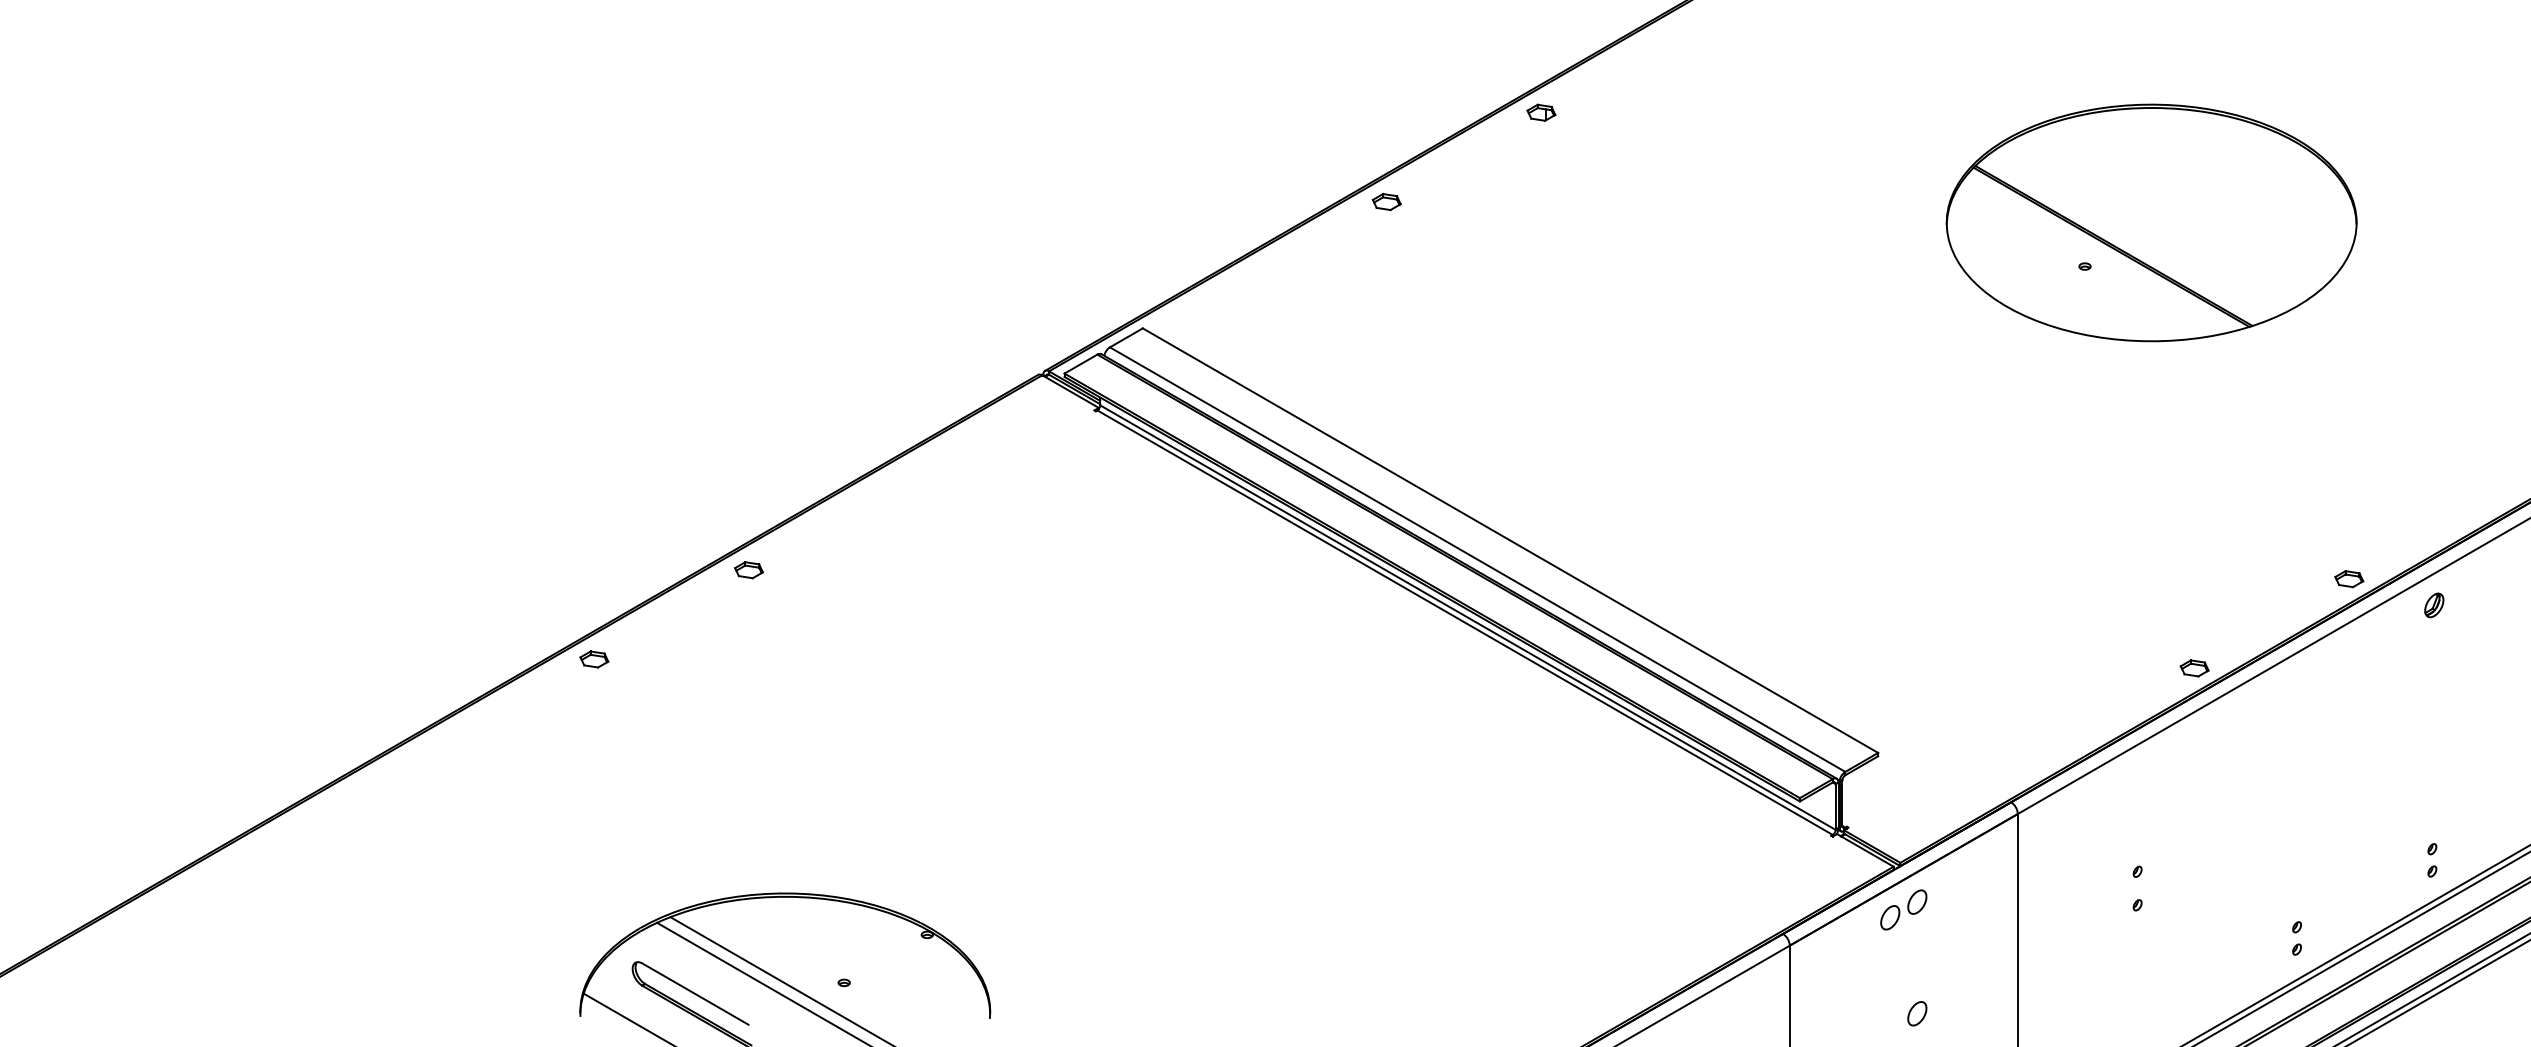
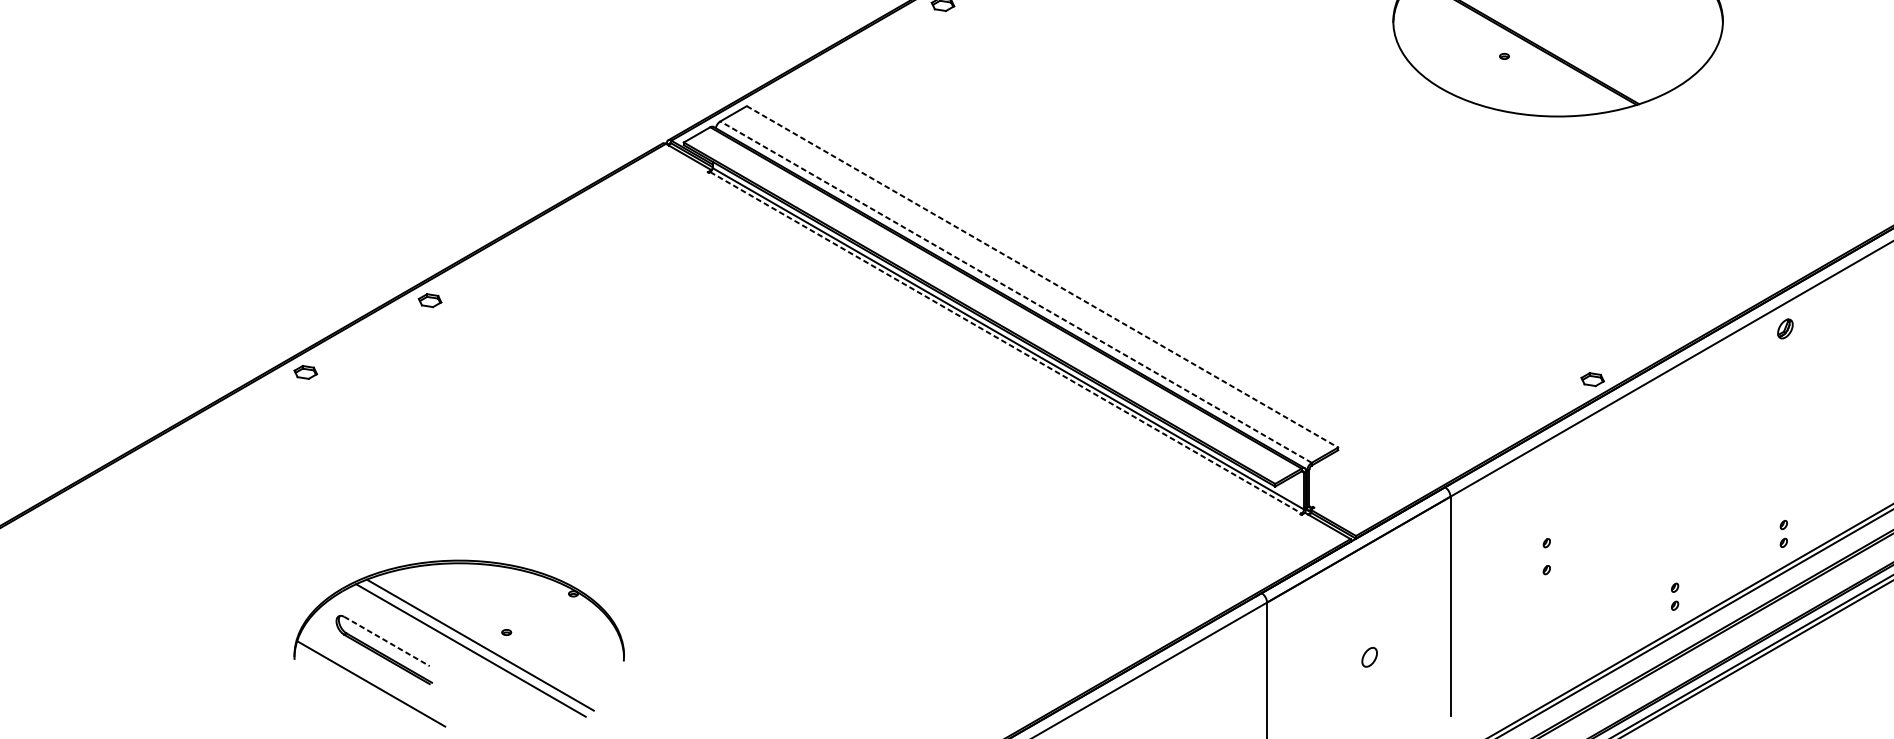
line: (1510, 540) -> (1042, 276), solid -> dashed
line: (1477, 559) -> (1015, 292), solid -> dashed
part: (2349, 579) -> (1717, 308), removed
line: (1465, 622) -> (1006, 342), solid -> dashed
part: (1903, 909) -> (1358, 573), removed
line: (695, 994) -> (387, 641), solid -> dashed

